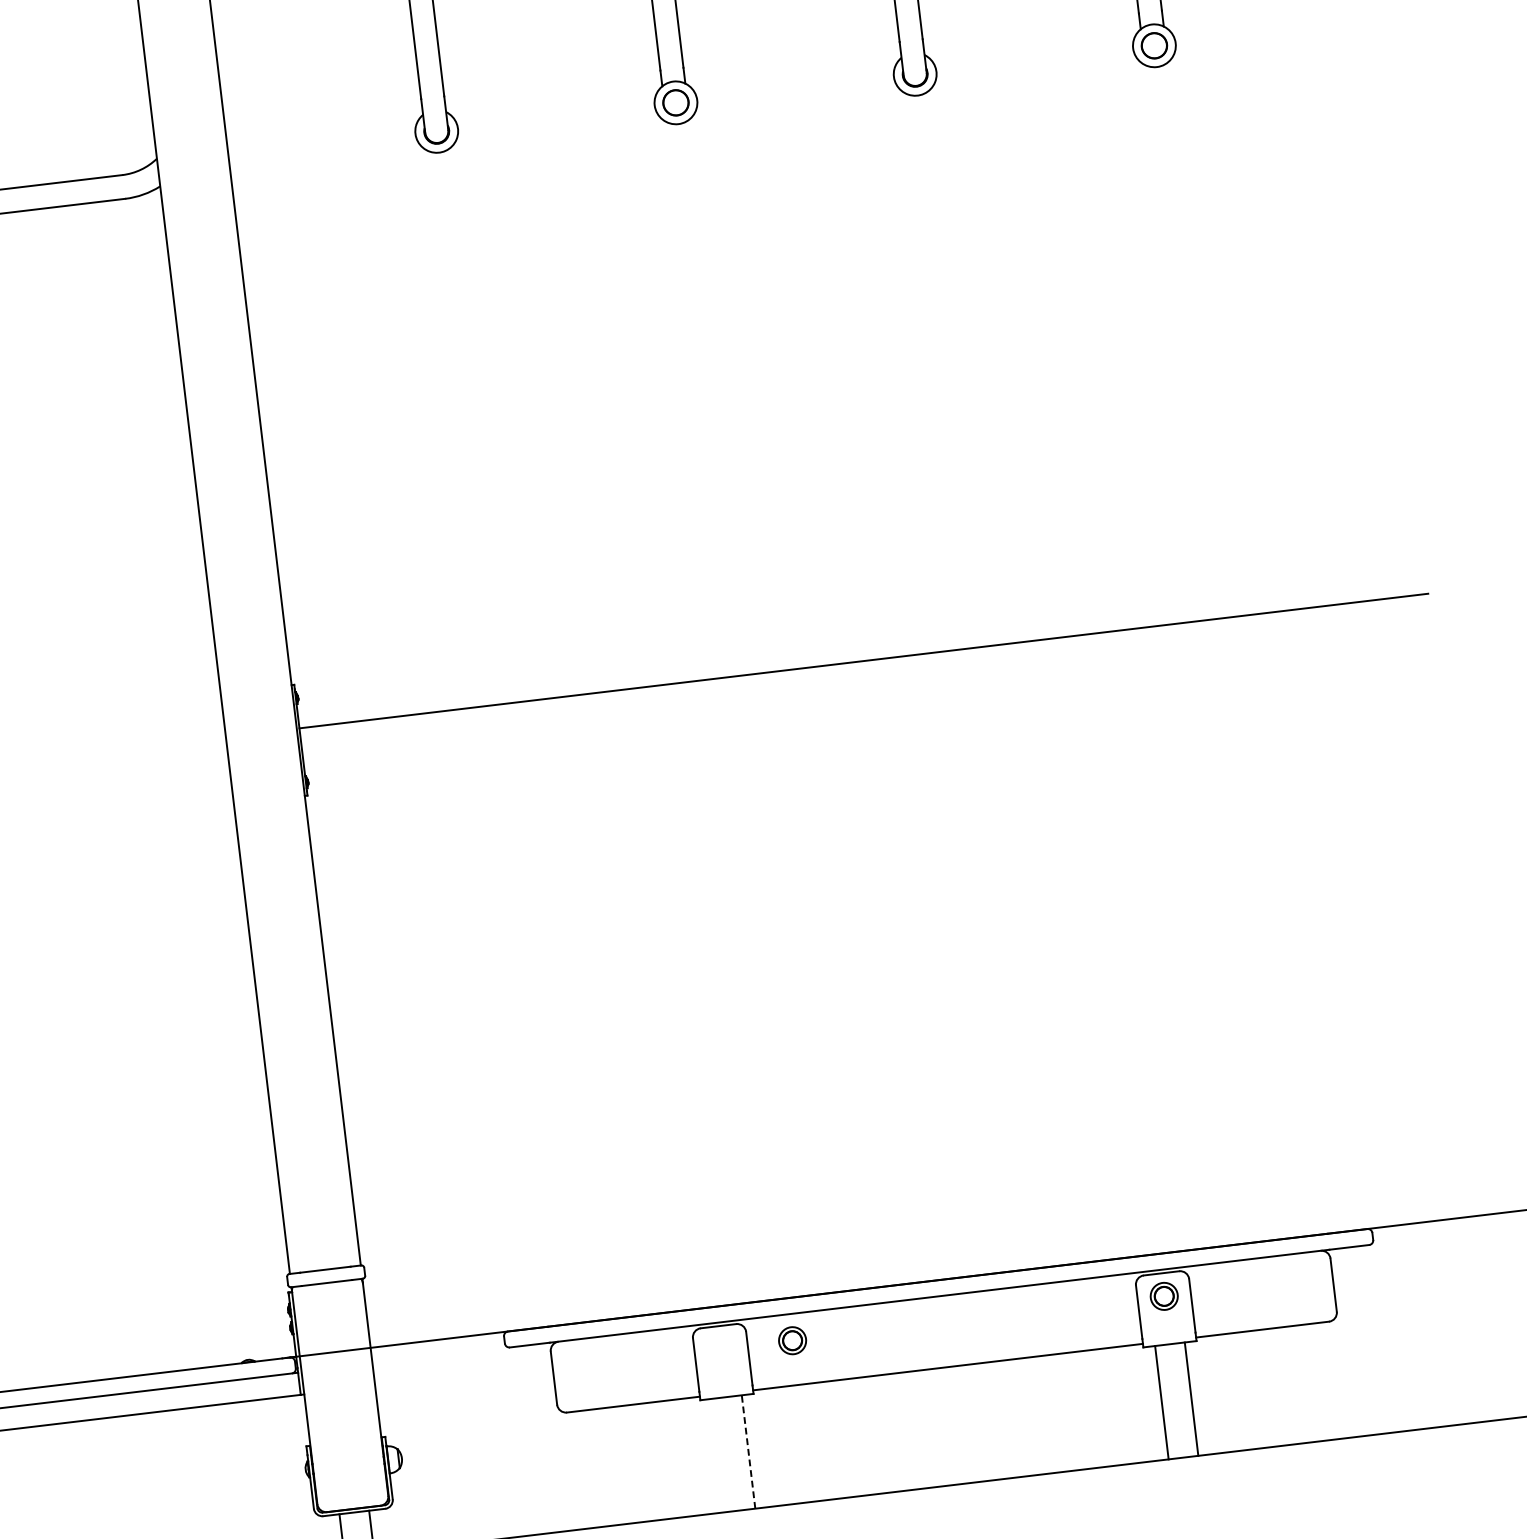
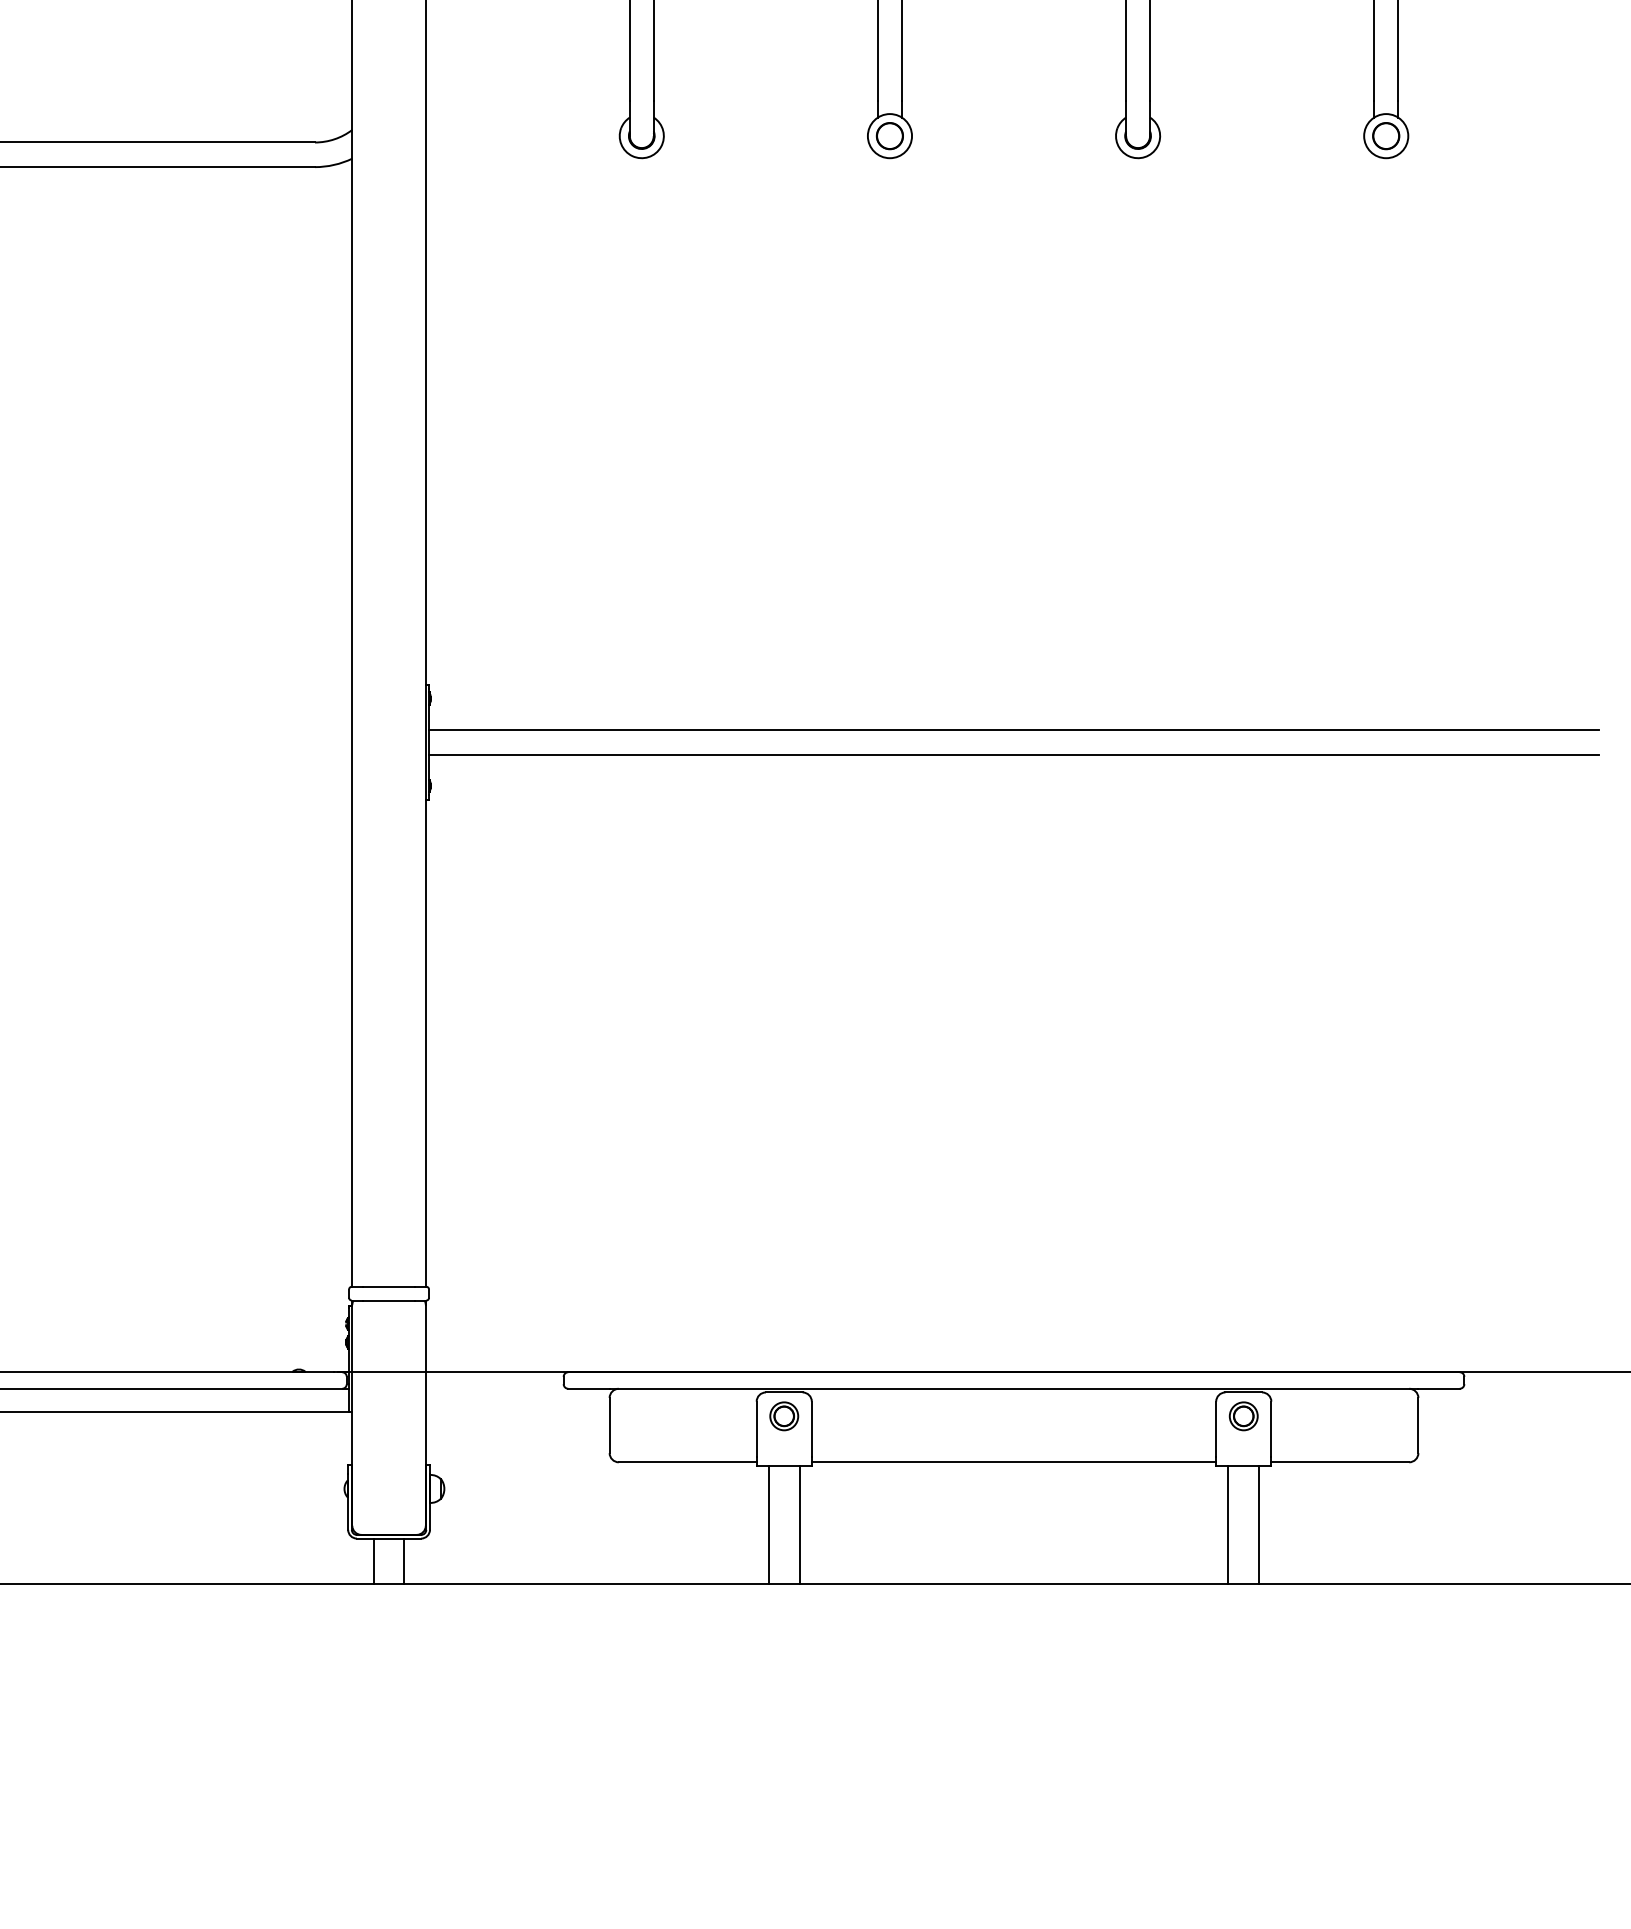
line: (866, 684) -> (1013, 754), added
part: (792, 1340) -> (784, 1416), moved
line: (748, 1451) -> (799, 1524), dashed -> solid
line: (718, 1455) -> (768, 1524), added

